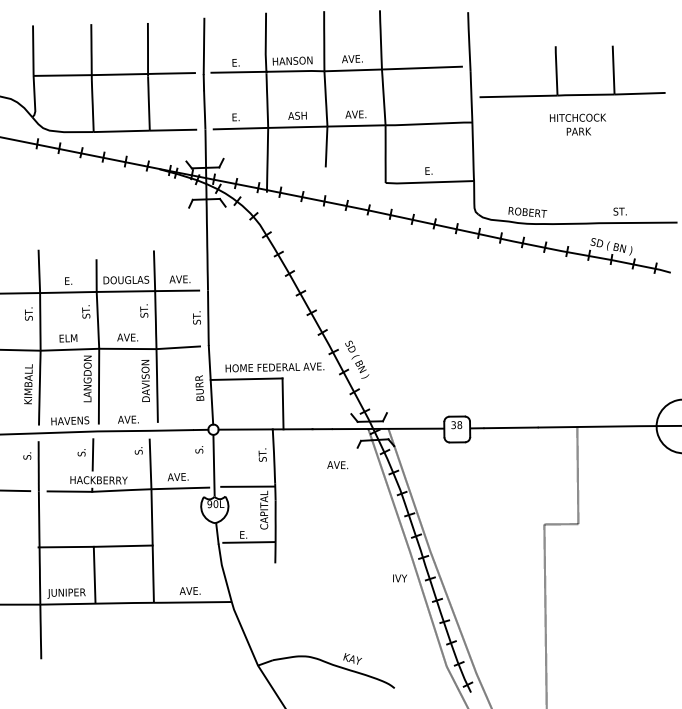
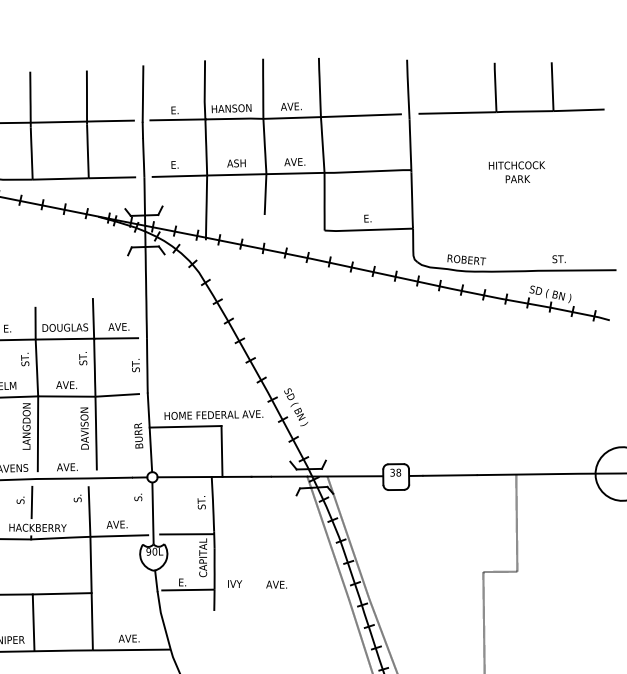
part: (557, 71) -> (496, 88), moved
text: (337, 465) -> (276, 585), moved
text: (399, 578) -> (234, 584), moved

